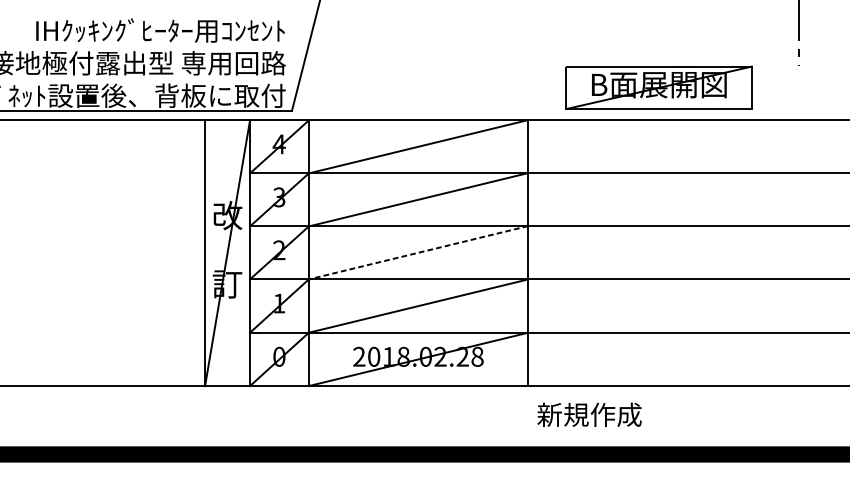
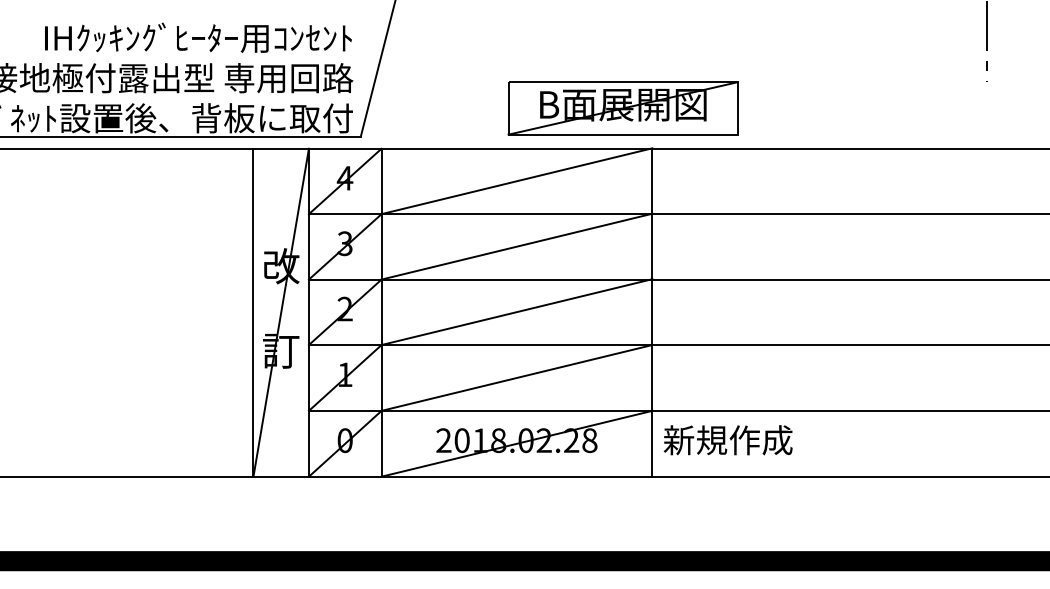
part: (658, 87) -> (622, 108), moved
line: (418, 253) -> (516, 312), dashed -> solid
text: (589, 415) -> (727, 440), moved

